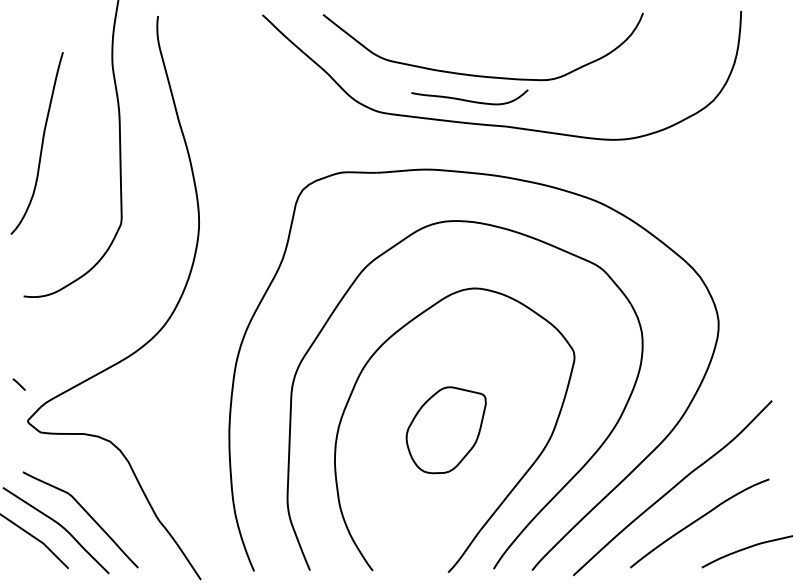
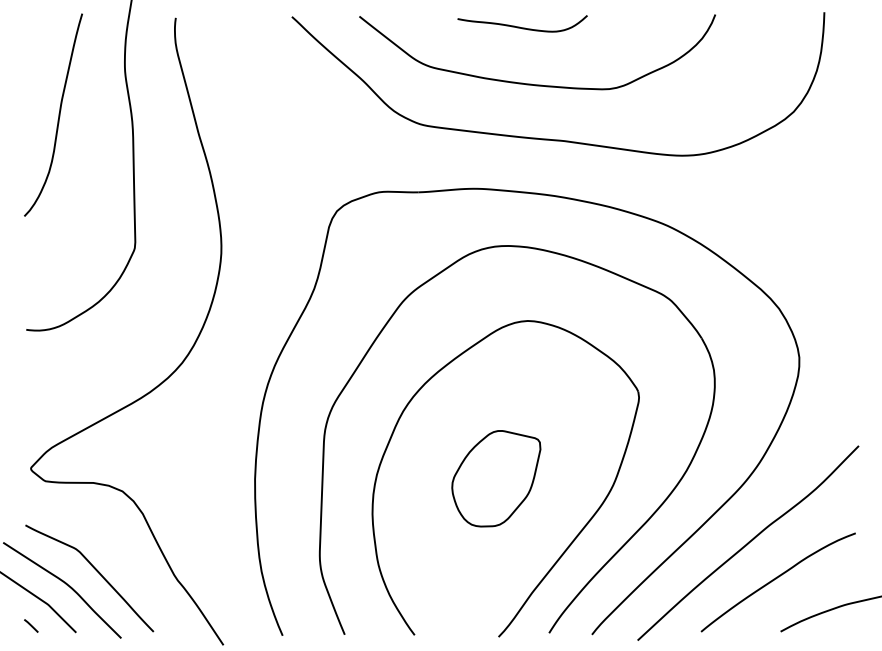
curve: (469, 100) -> (522, 27), moved
curve: (41, 143) -> (58, 115), moved
line: (18, 384) -> (30, 625), moved

